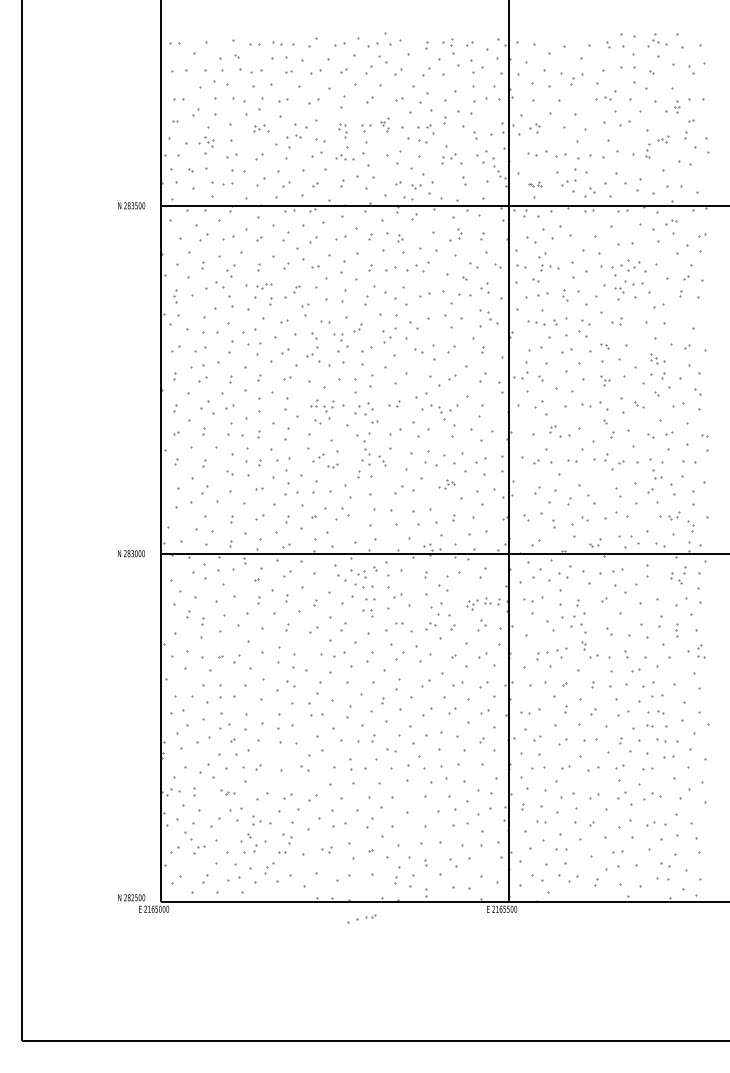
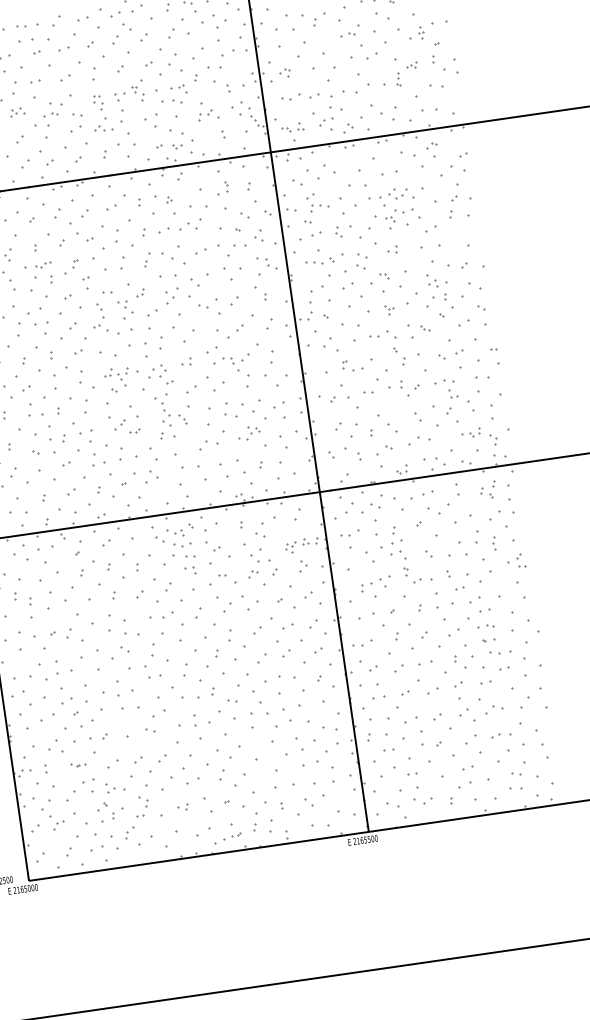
part: (384, 124) -> (137, 90), size x1.43
part: (534, 183) -> (292, 127), size x1.67
part: (369, 295) -> (147, 259), size x0.71
part: (657, 358) -> (437, 280), size x1.43
part: (650, 460) -> (444, 381), size x0.71
part: (446, 484) -> (248, 433), size x1.43
part: (657, 726) -> (489, 639), size x0.62
part: (361, 918) -> (227, 838), moved

